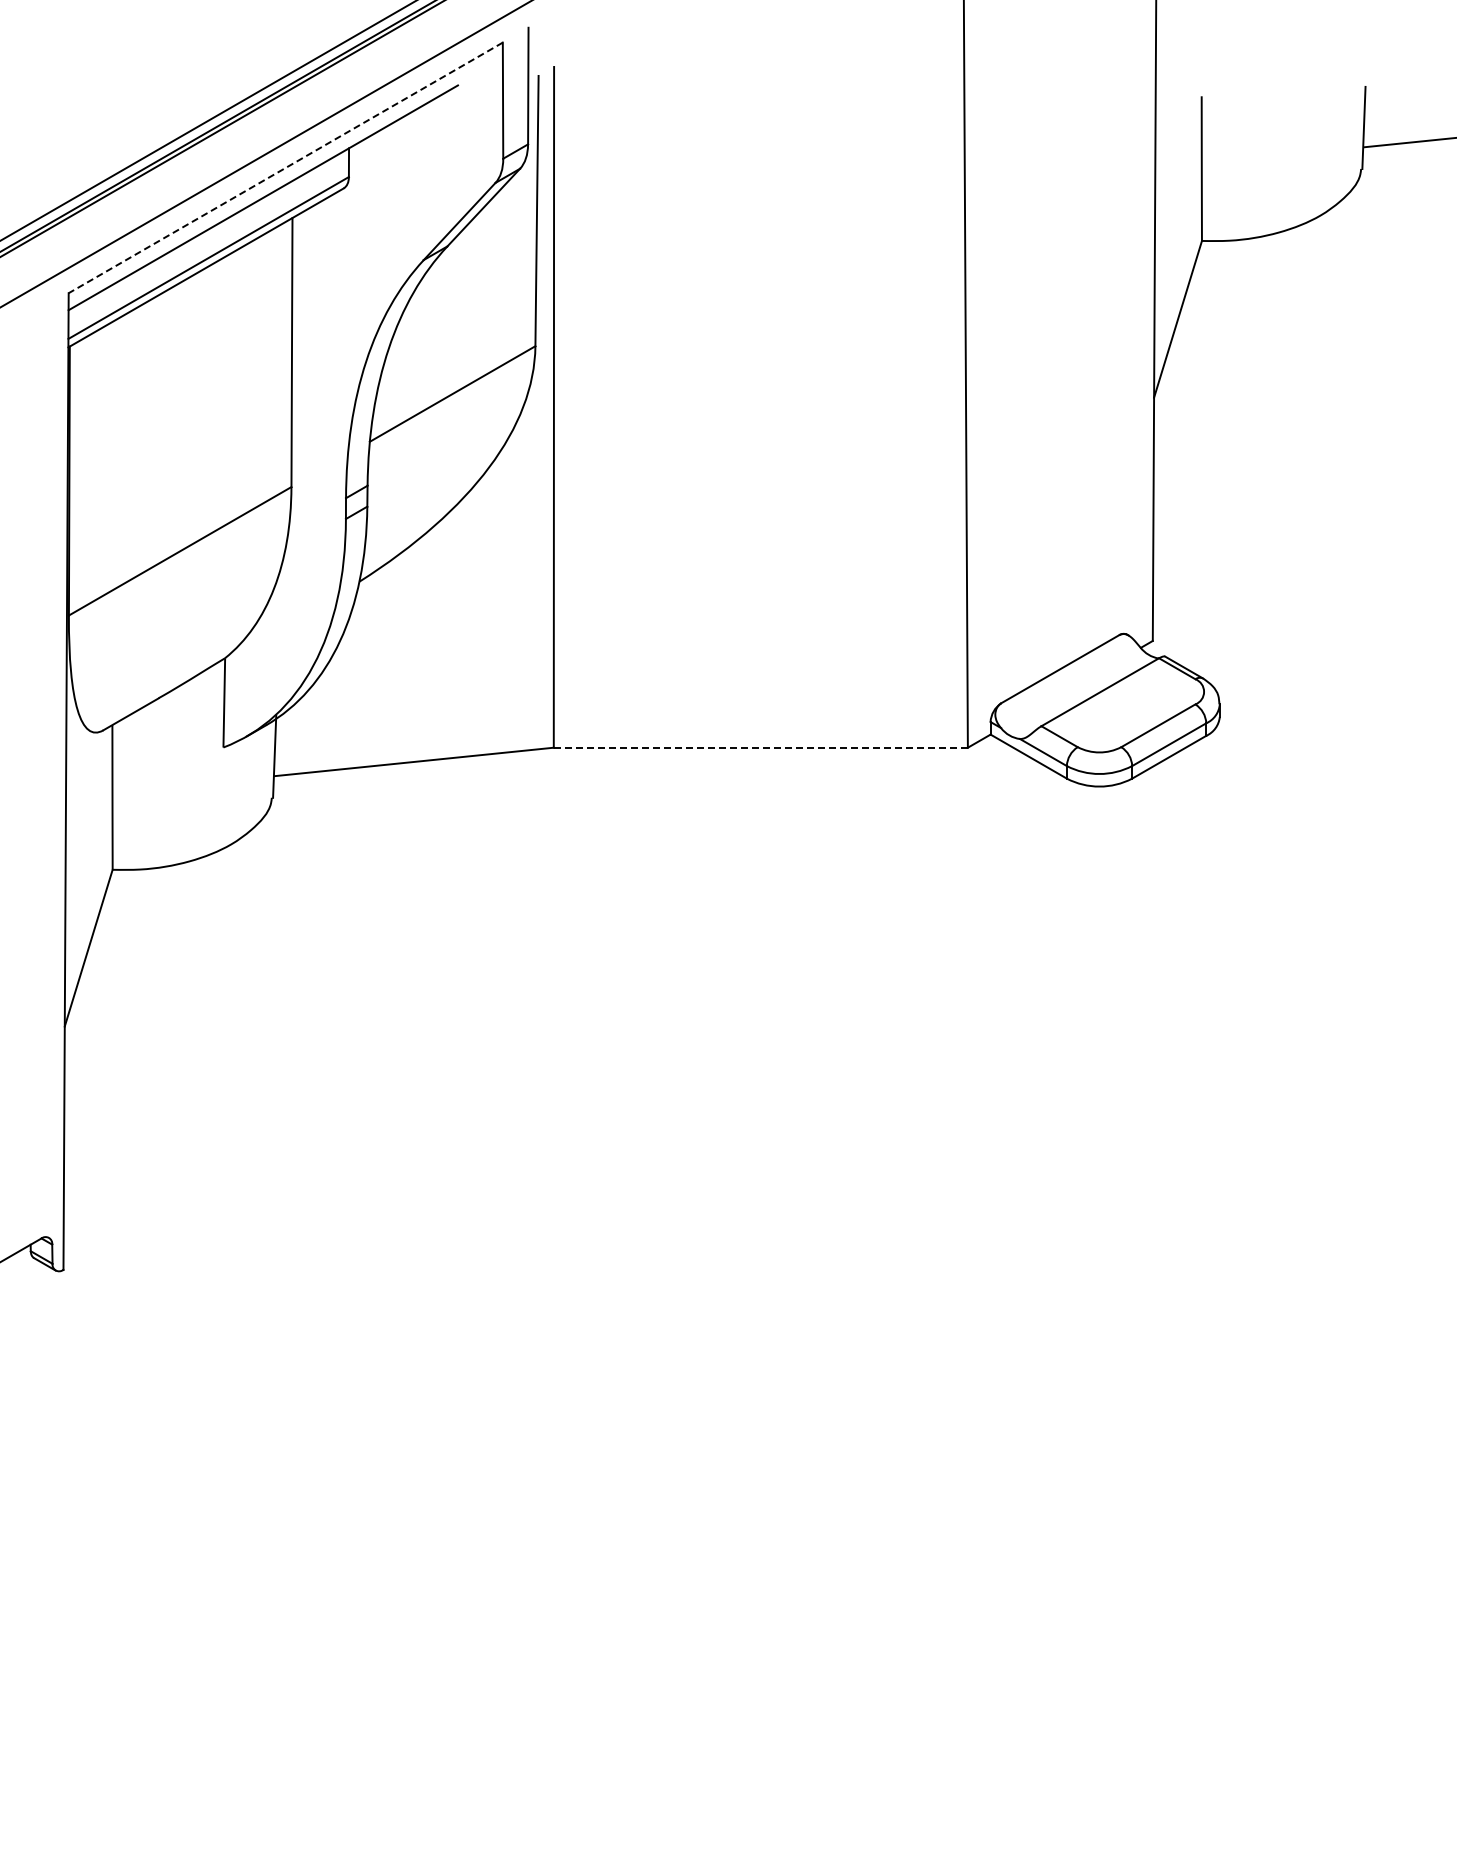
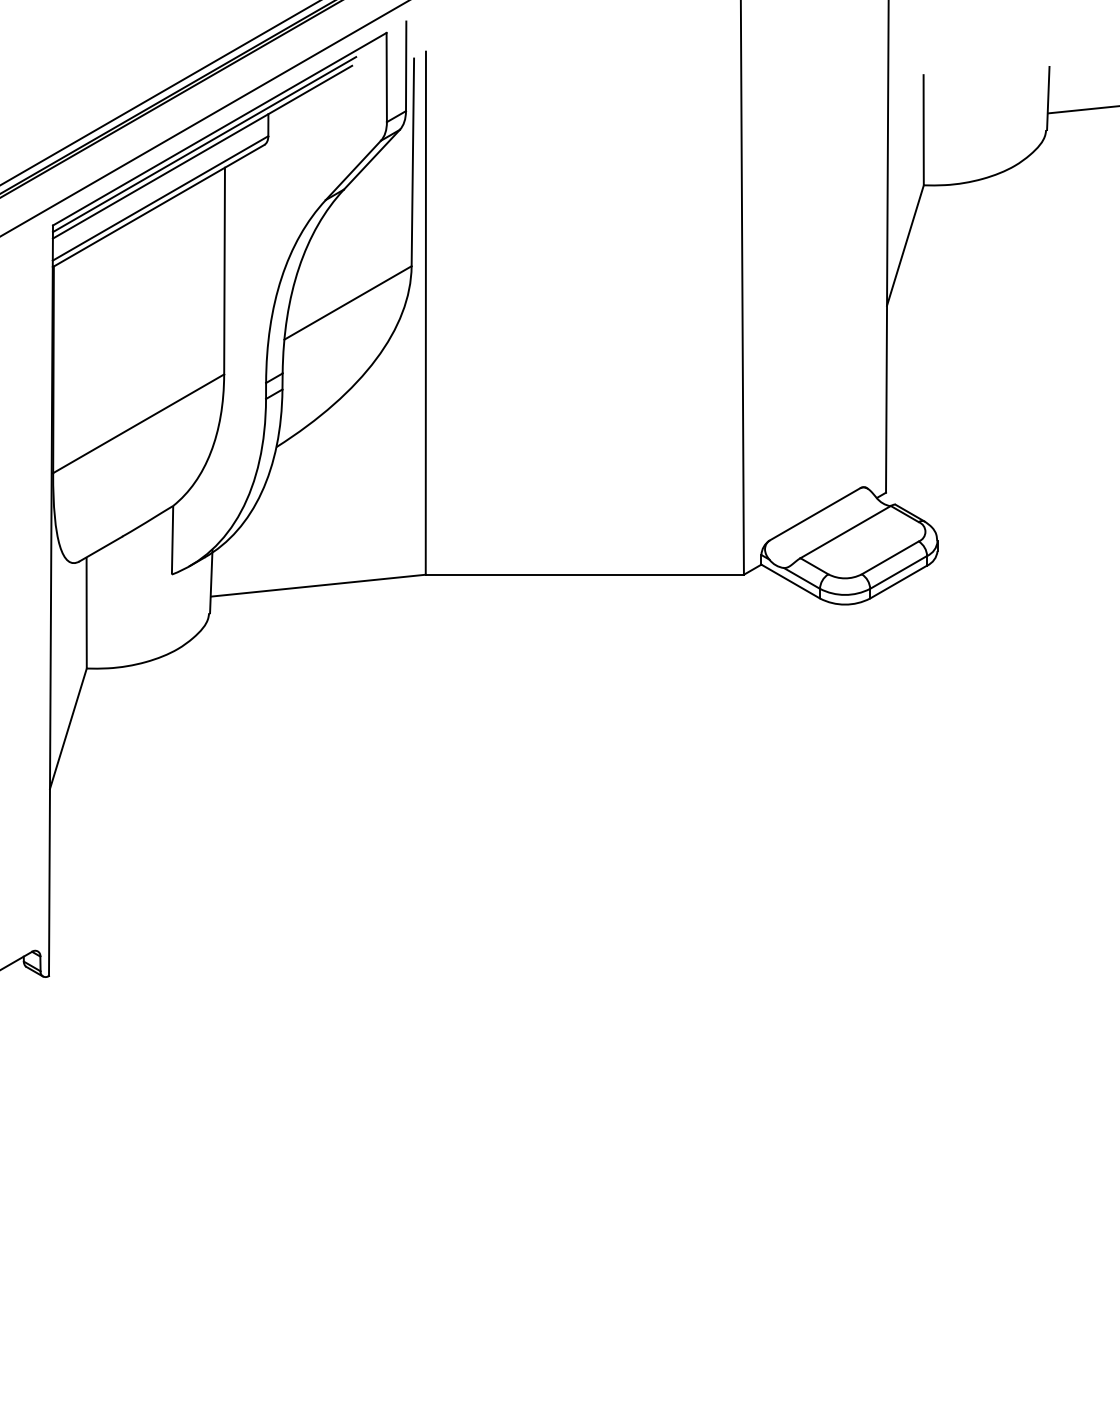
line: (285, 167) -> (219, 128), dashed -> solid
line: (265, 187) -> (204, 144), added
line: (761, 747) -> (585, 574), dashed -> solid

